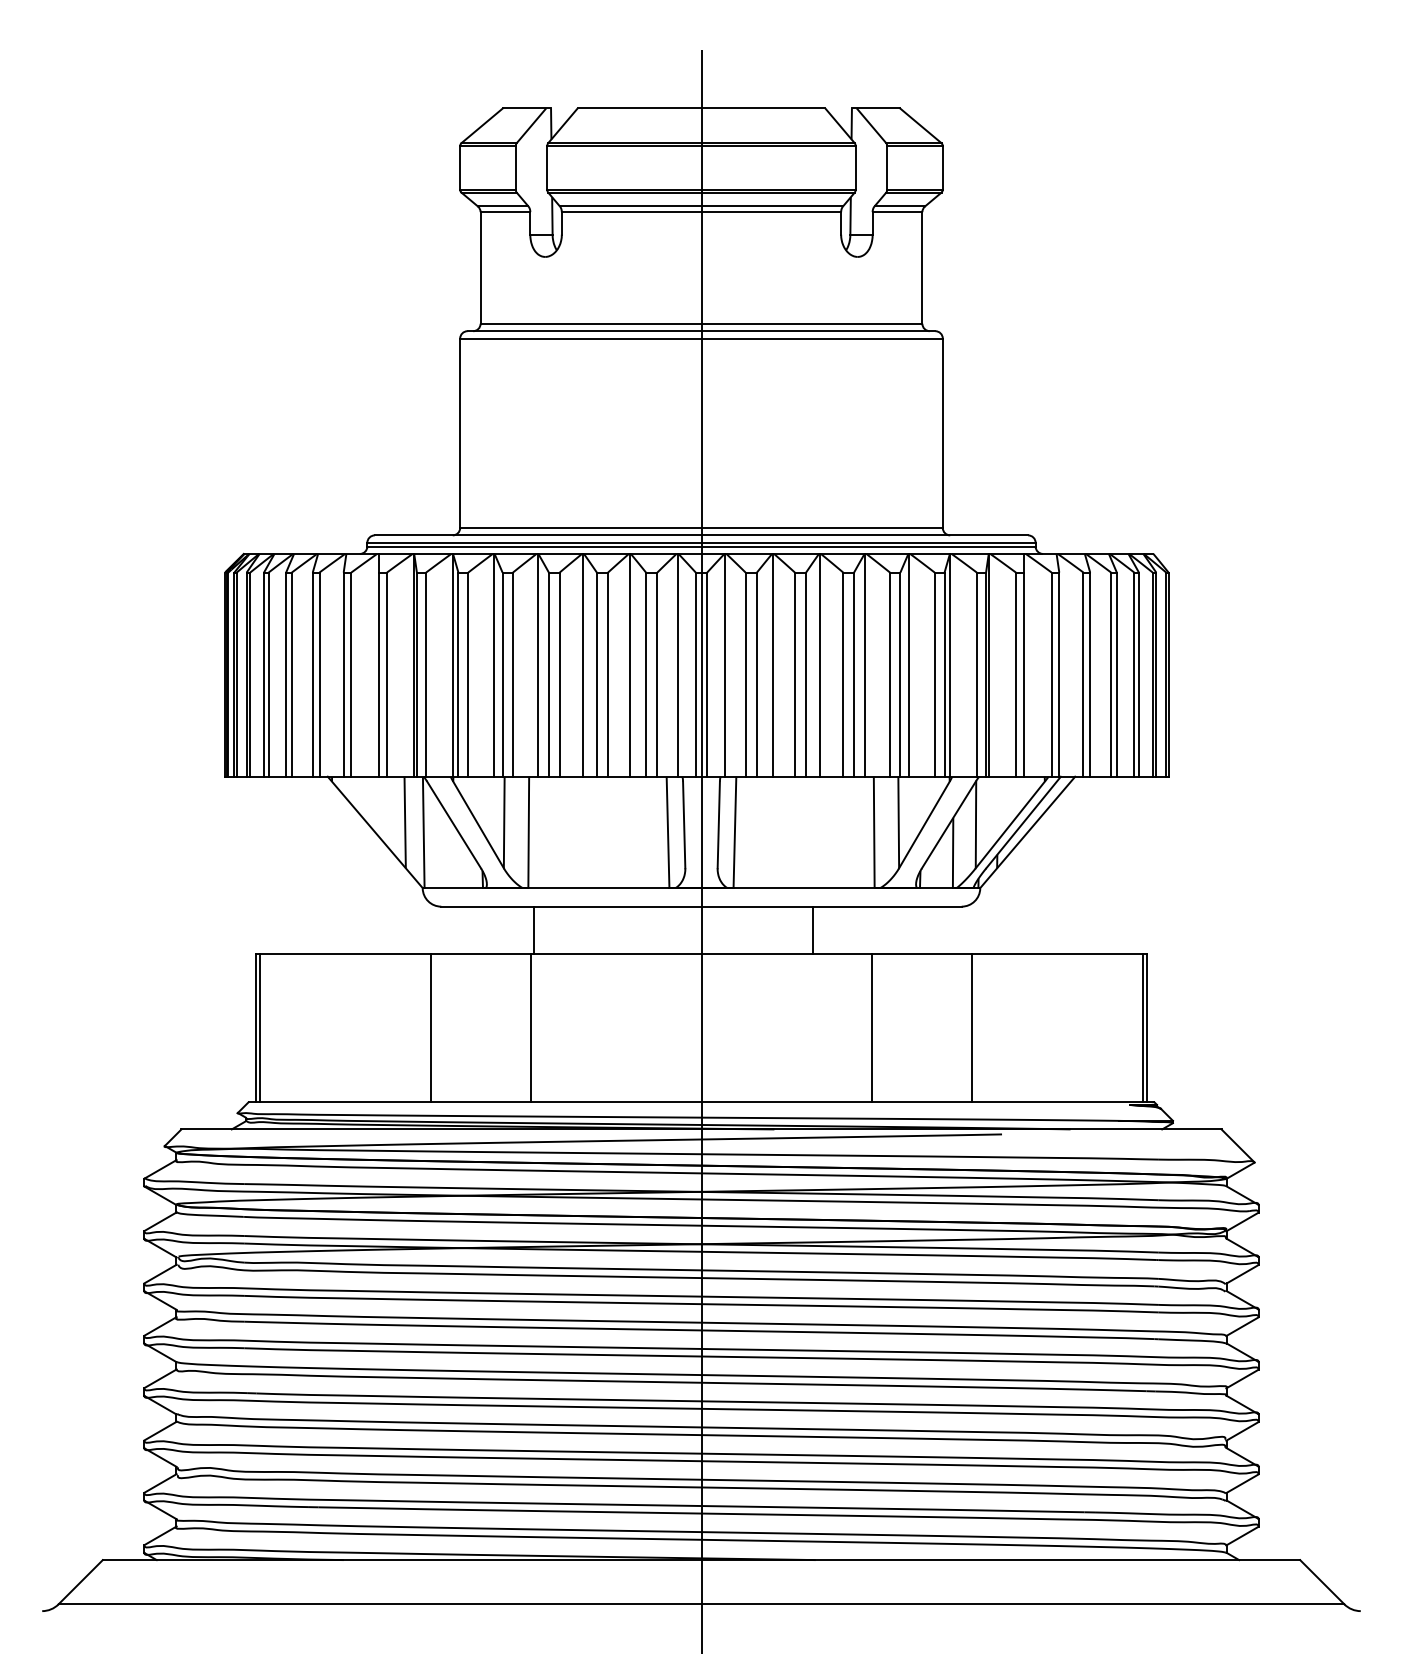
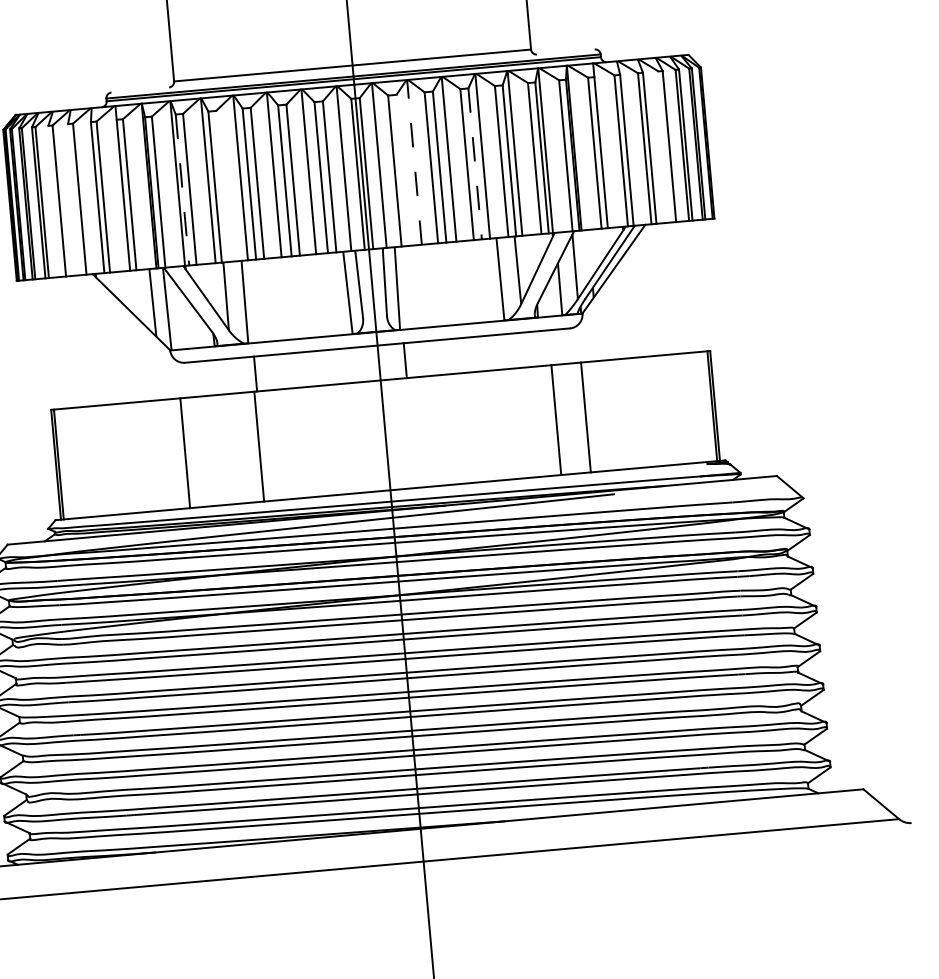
line: (701, 535) -> (353, 71), removed
line: (772, 664) -> (414, 161), solid -> dashed
line: (286, 674) -> (55, 201), removed
line: (312, 674) -> (74, 199), removed
line: (512, 674) -> (222, 186), removed
line: (756, 674) -> (402, 170), removed
line: (1111, 674) -> (665, 146), removed
line: (458, 675) -> (182, 190), solid -> dashed
line: (854, 675) -> (475, 164), solid -> dashed
line: (812, 929) -> (404, 360), moved
line: (872, 1027) -> (556, 419), moved

